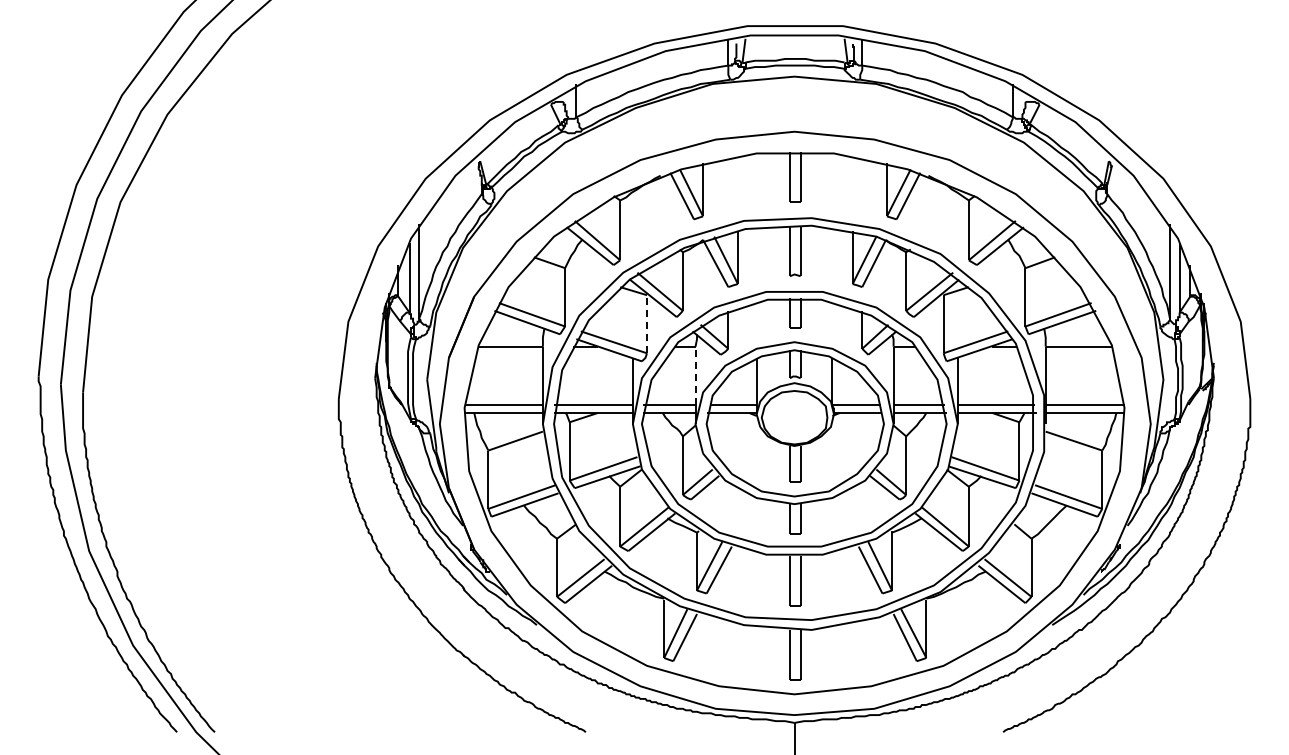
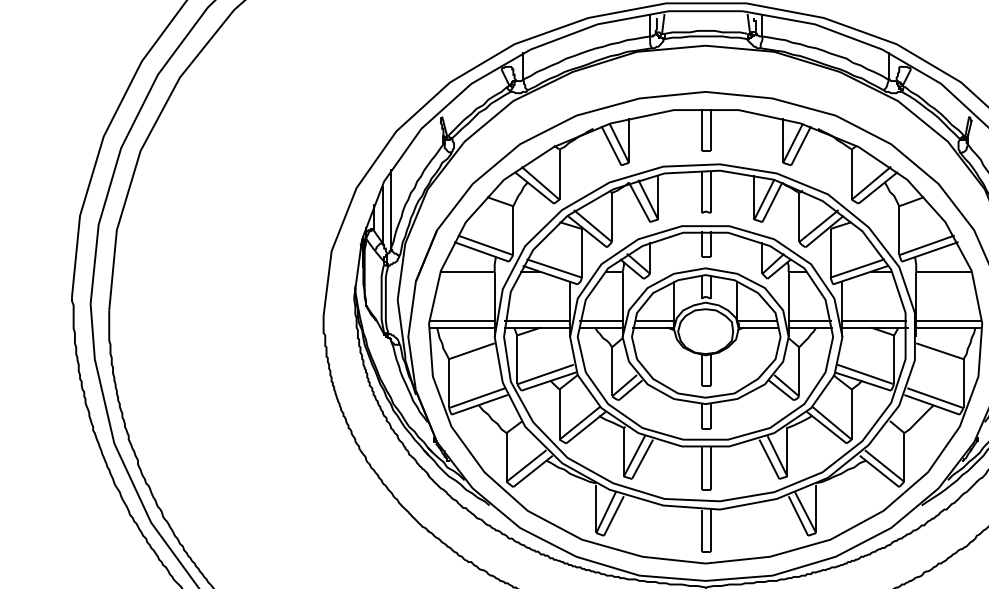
line: (647, 323) -> (582, 252), dashed -> solid
line: (695, 375) -> (622, 296), dashed -> solid

